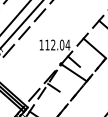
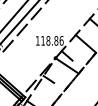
text: (60, 44) -> (54, 40), 112.04 -> 118.86

